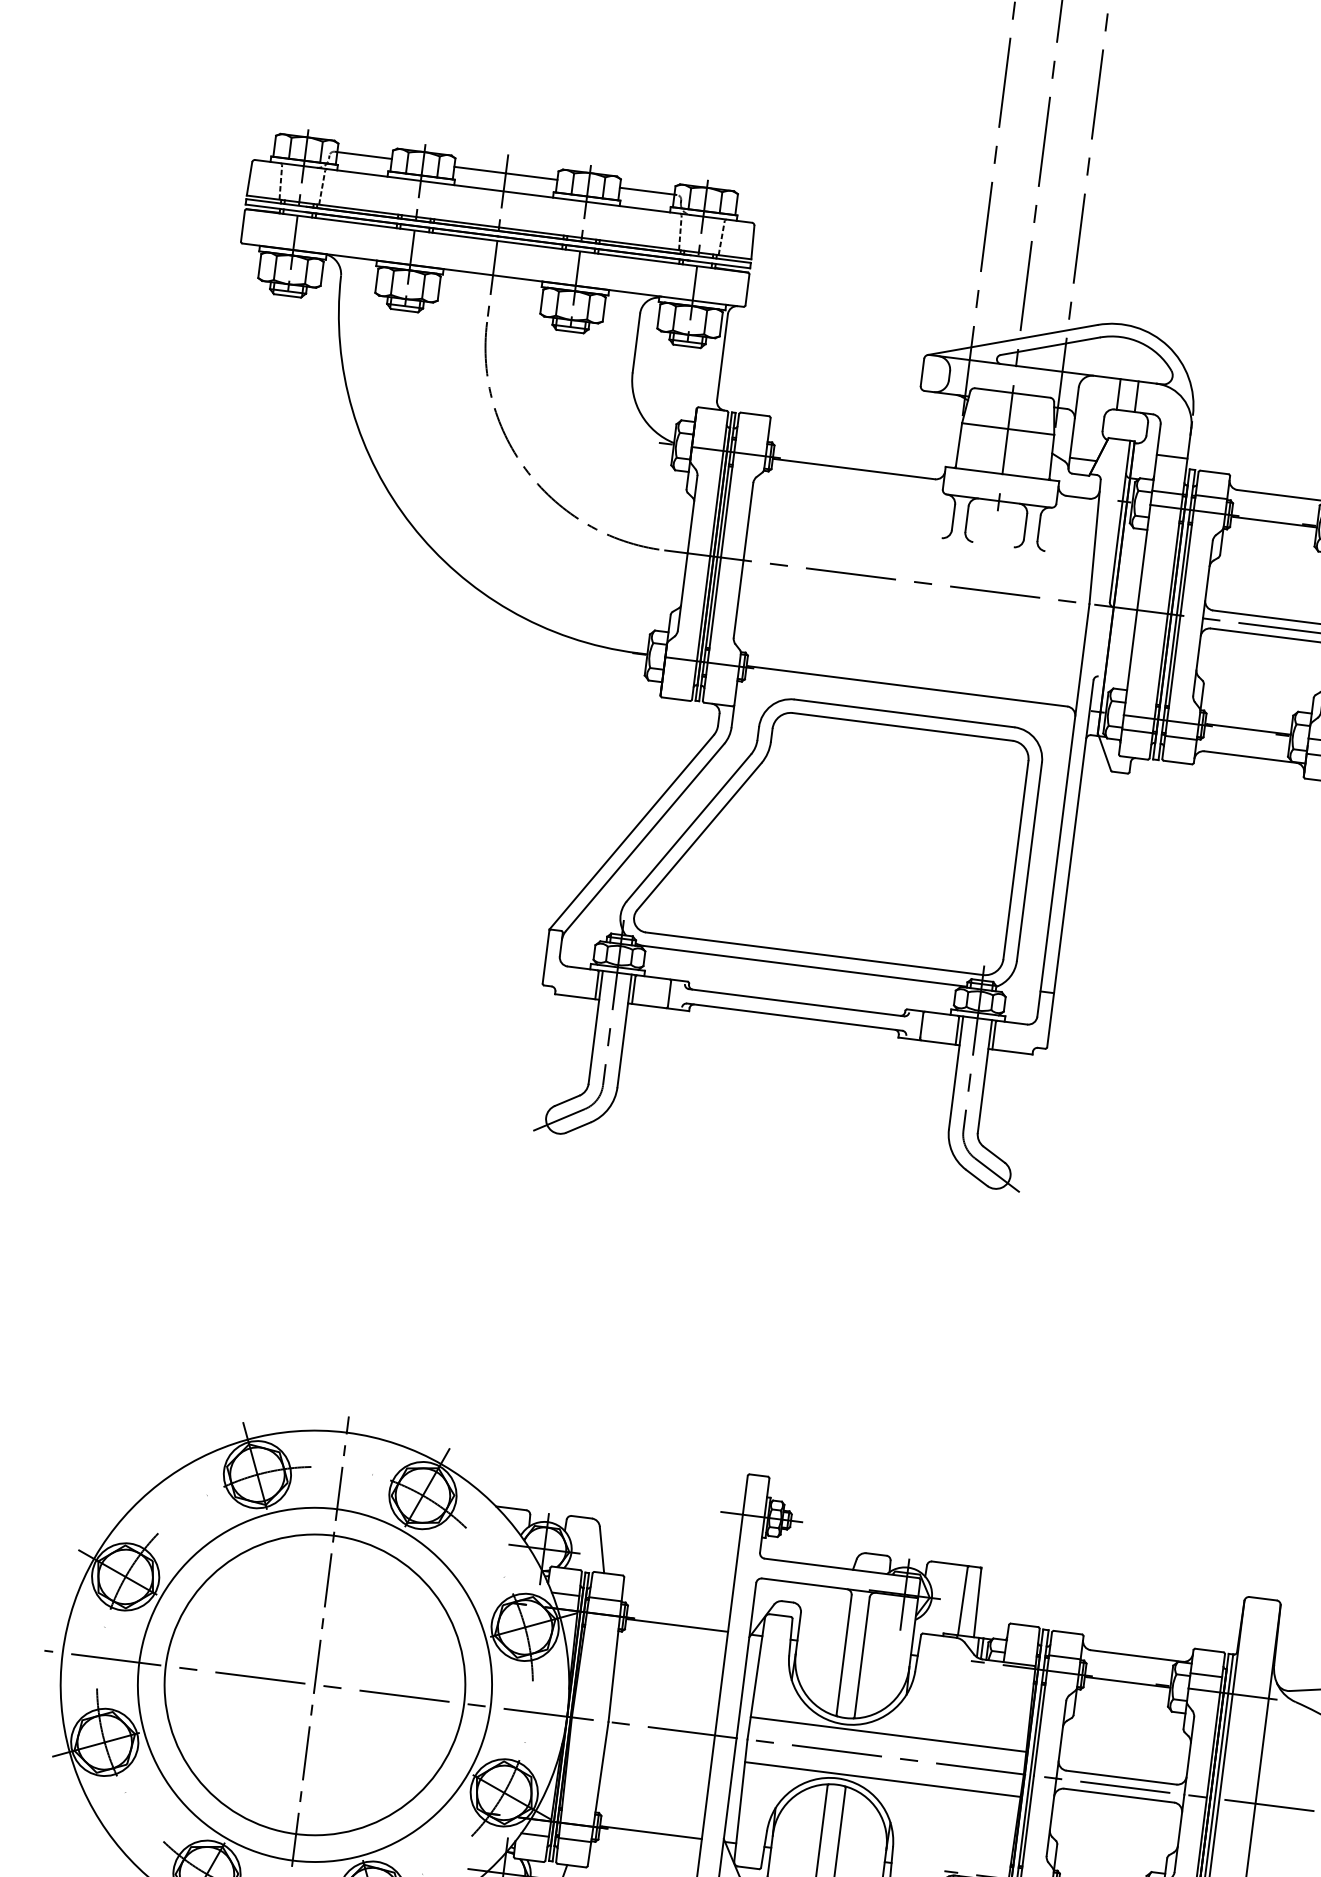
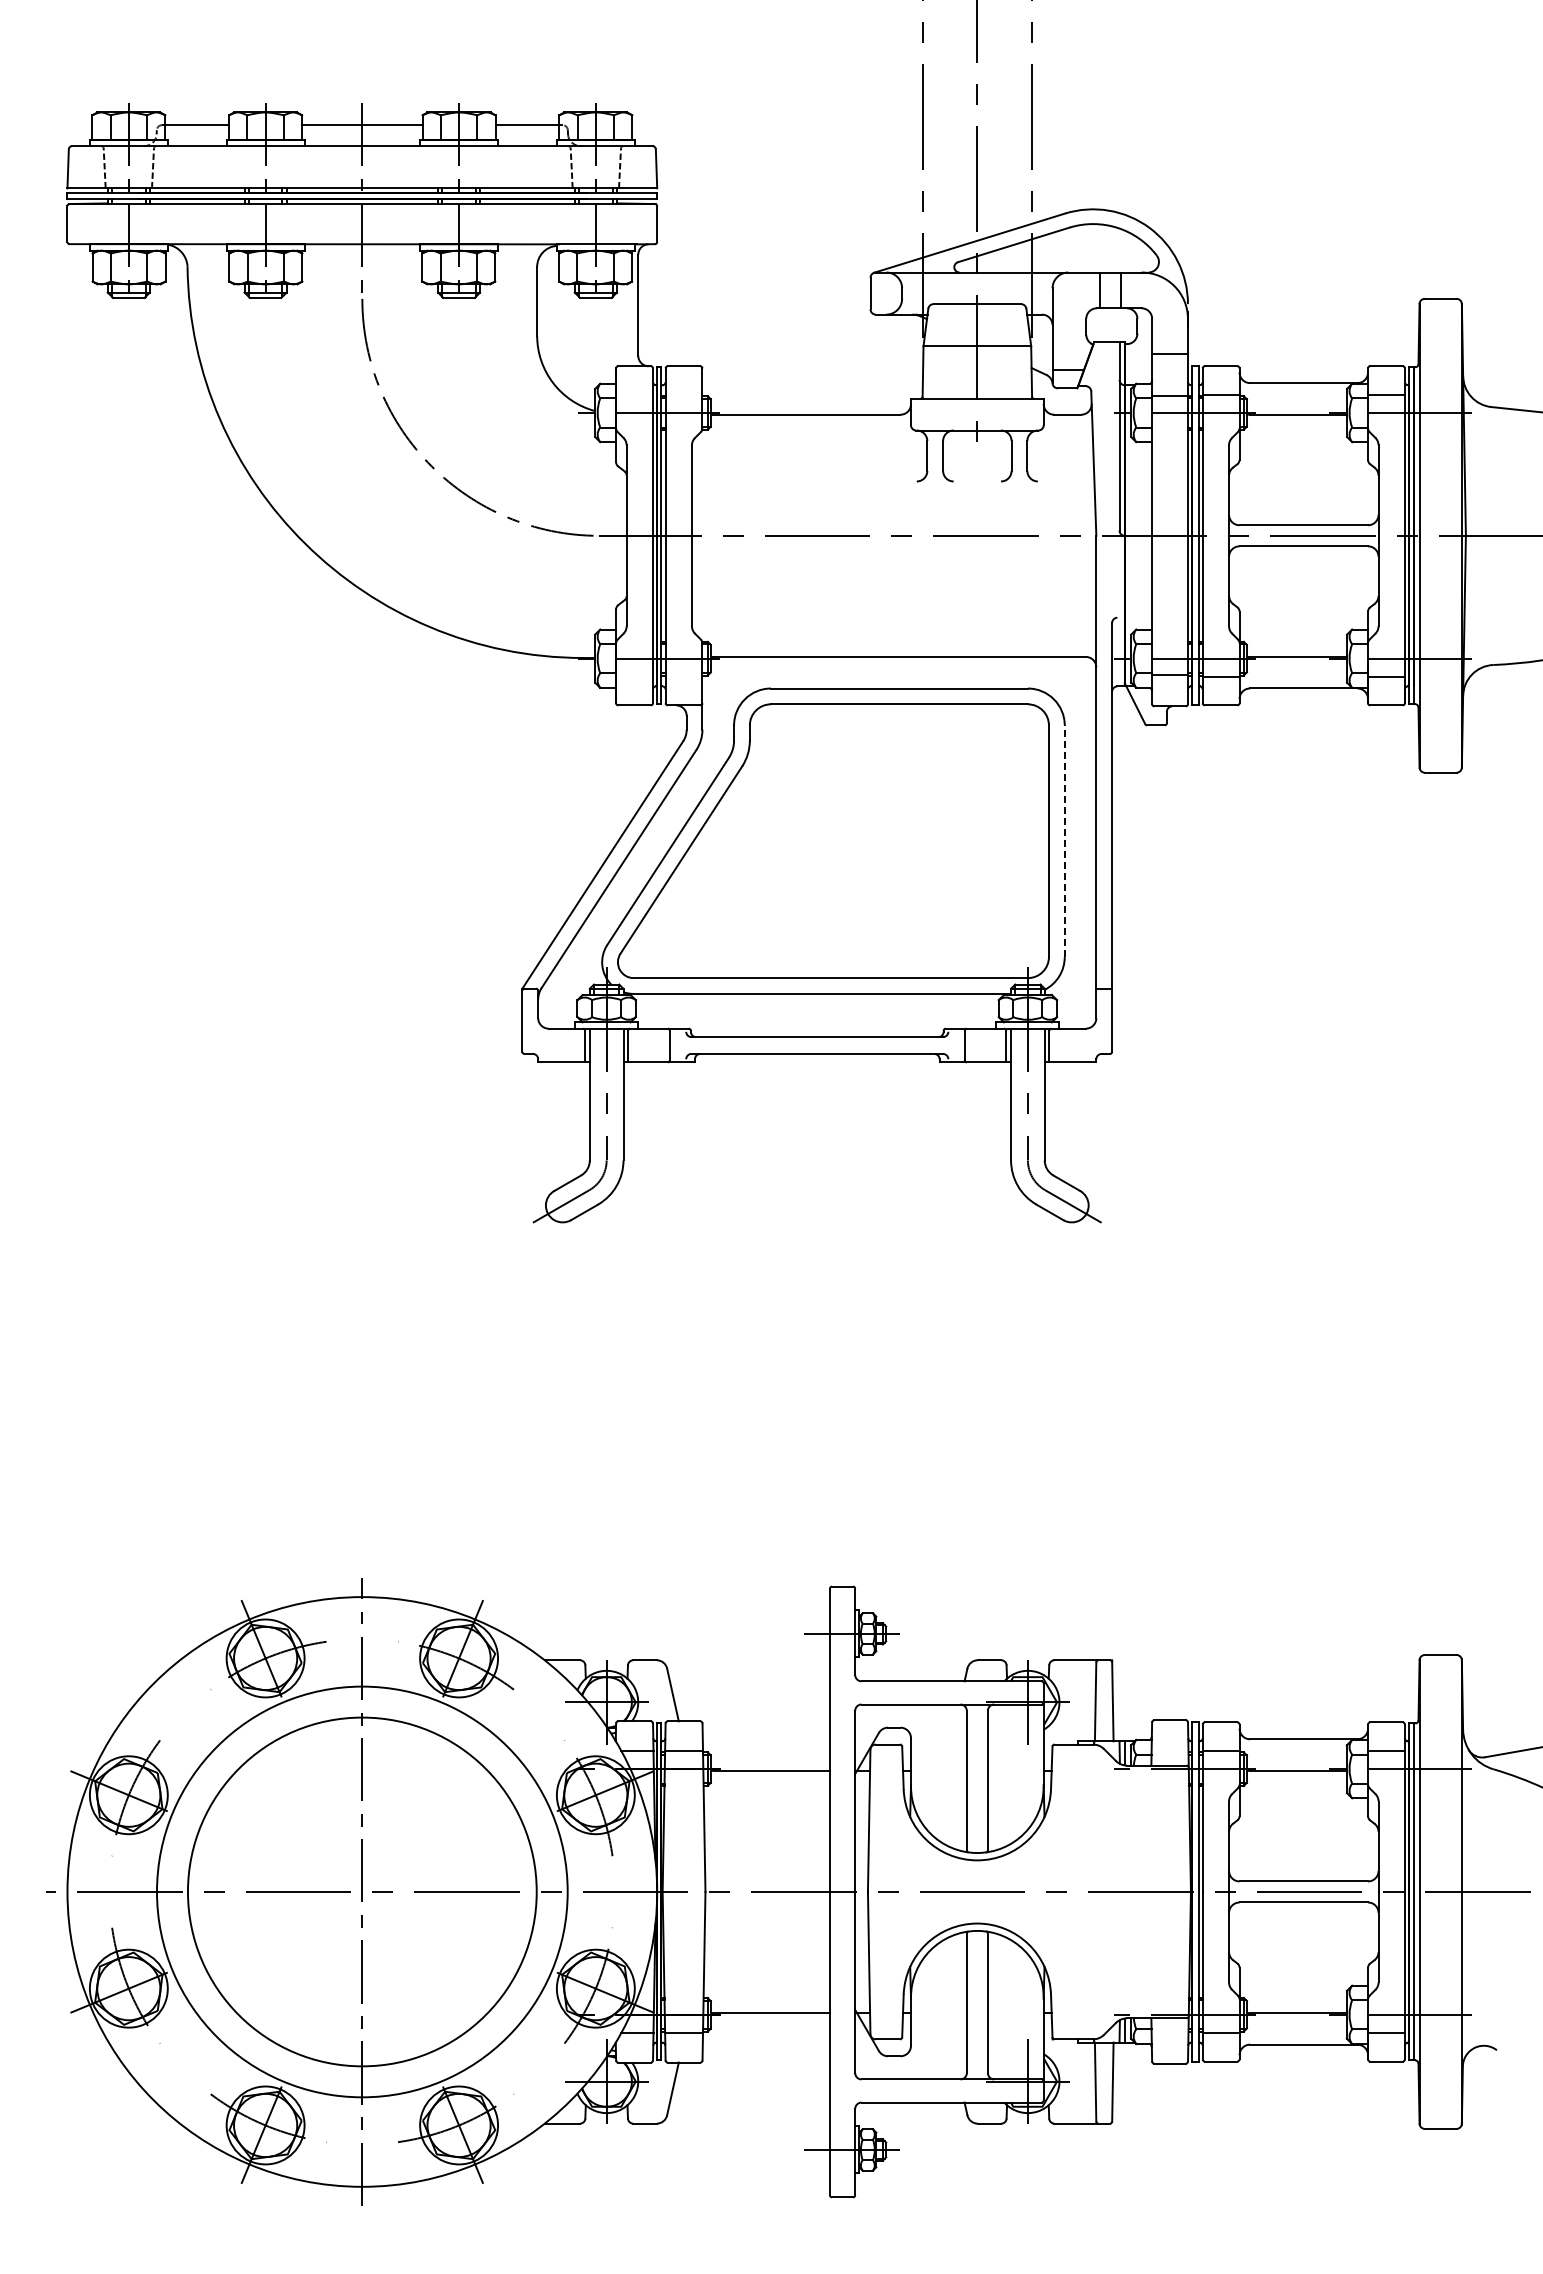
line: (1029, 862) -> (1064, 841), solid -> dashed
line: (888, 1734) -> (1029, 1865), removed
line: (882, 1779) -> (1029, 1918), removed

